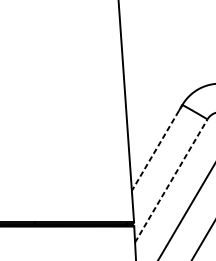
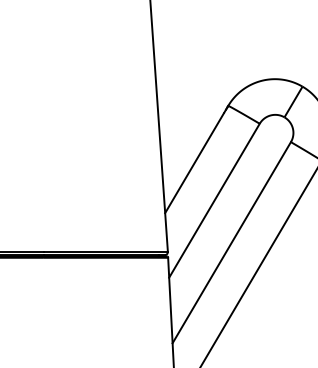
line: (155, 151) -> (194, 163), dashed -> solid
line: (171, 180) -> (214, 200), dashed -> solid

